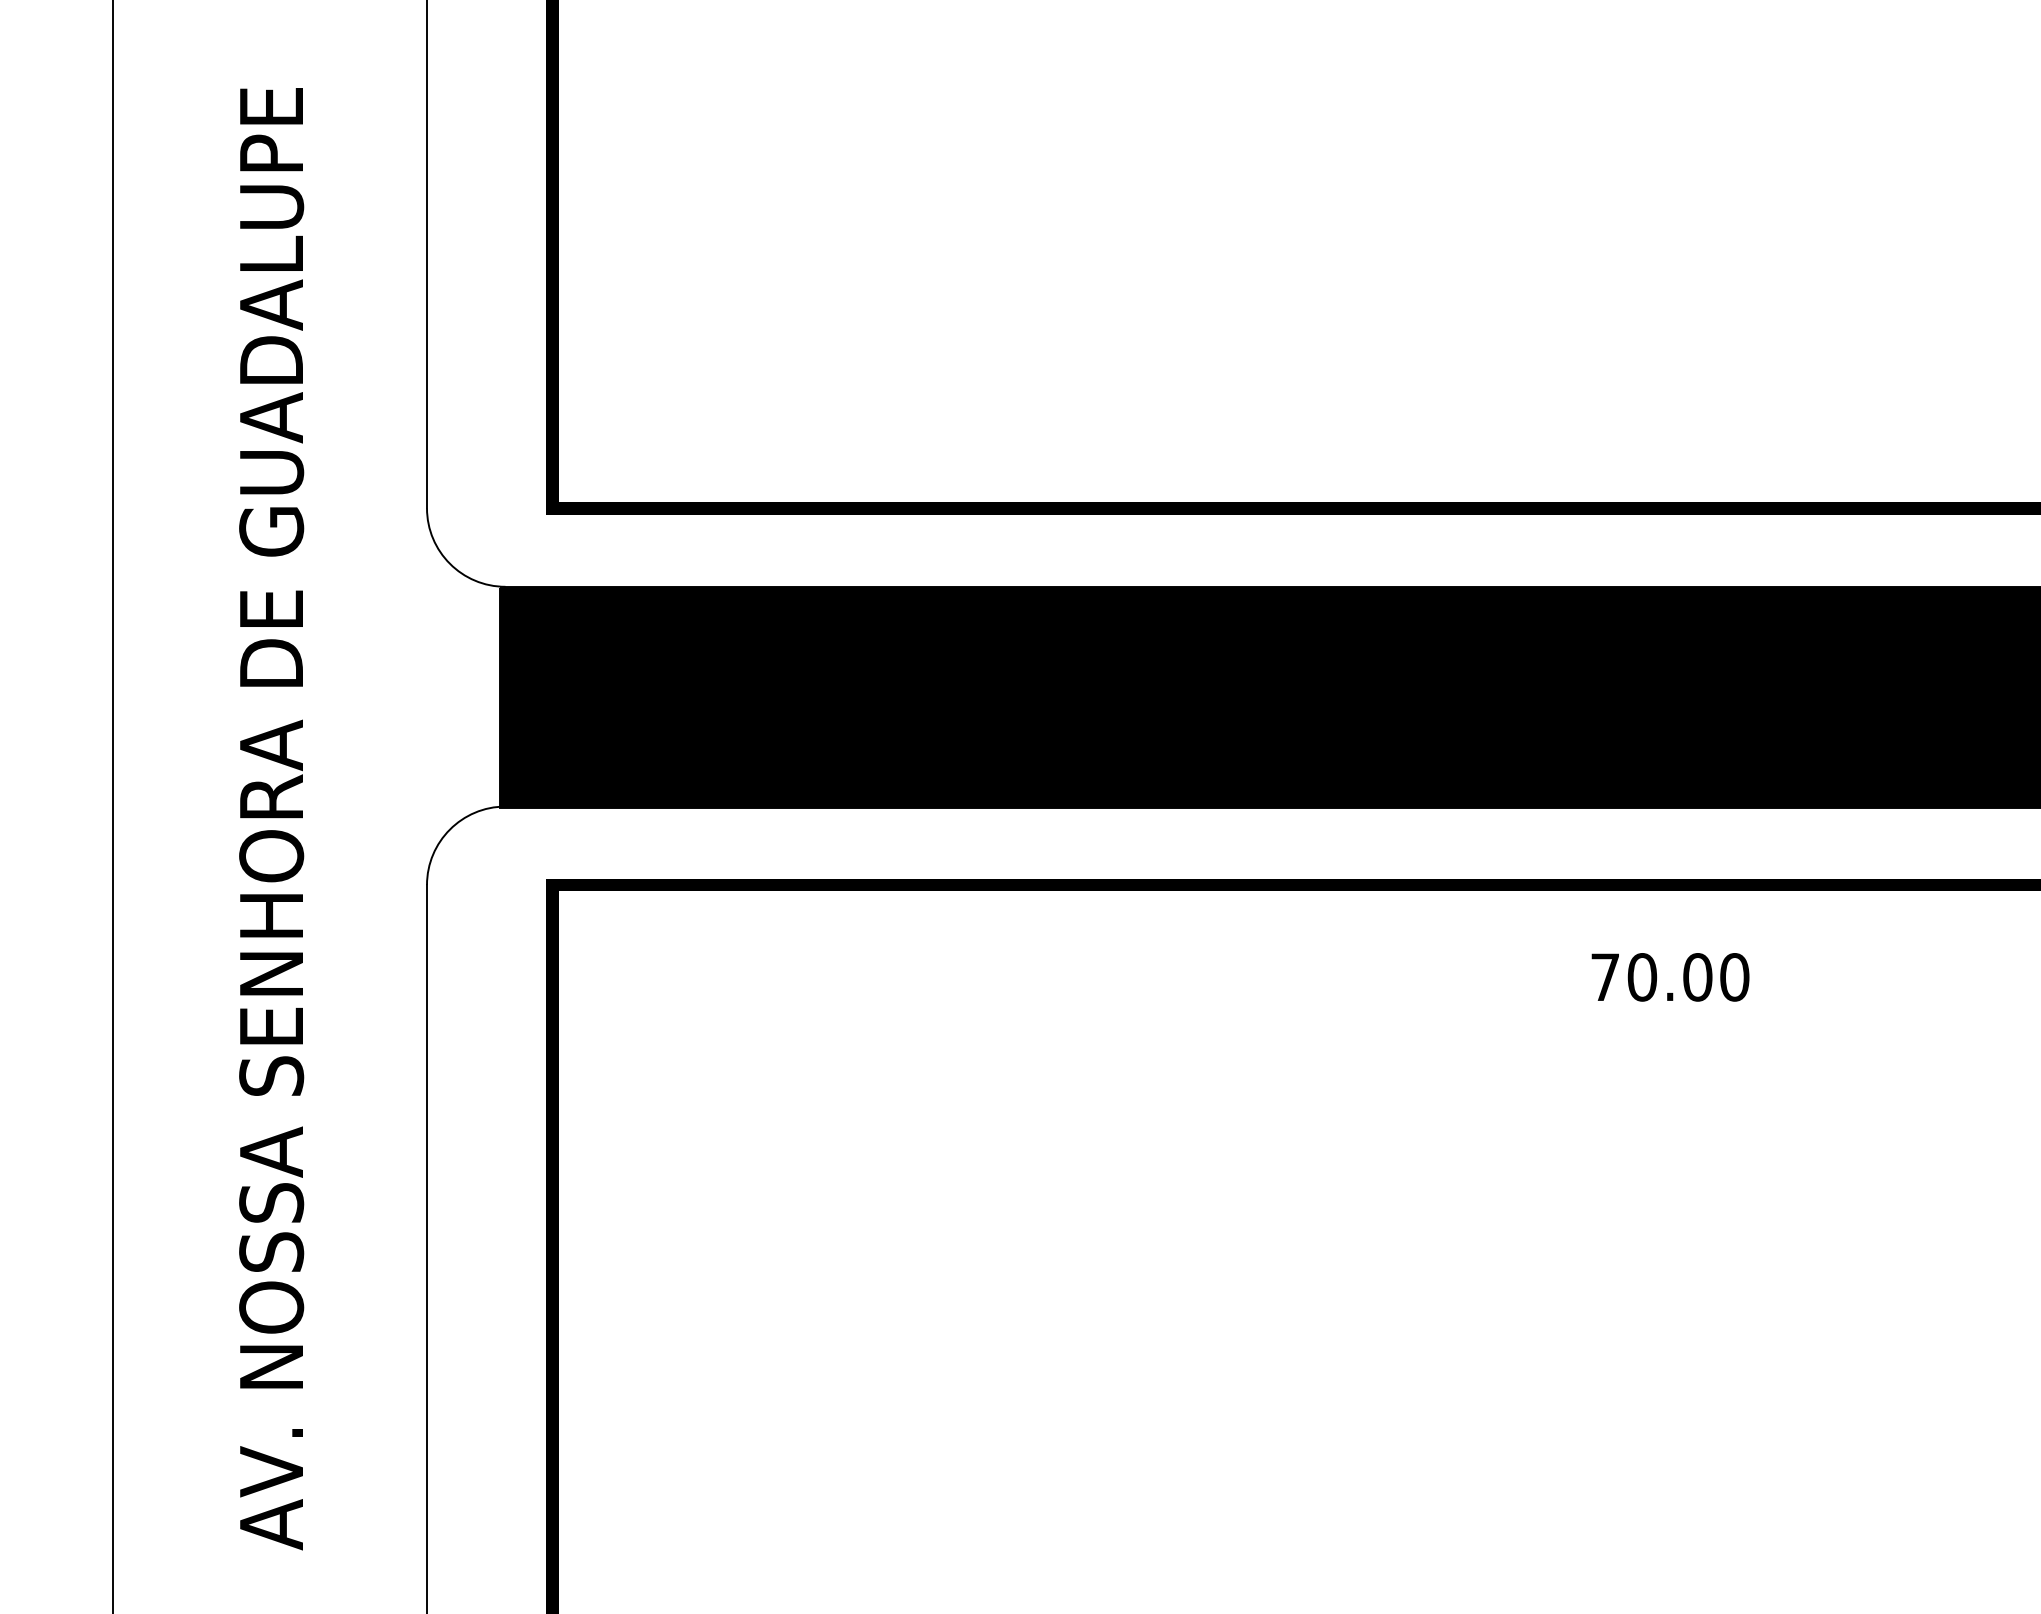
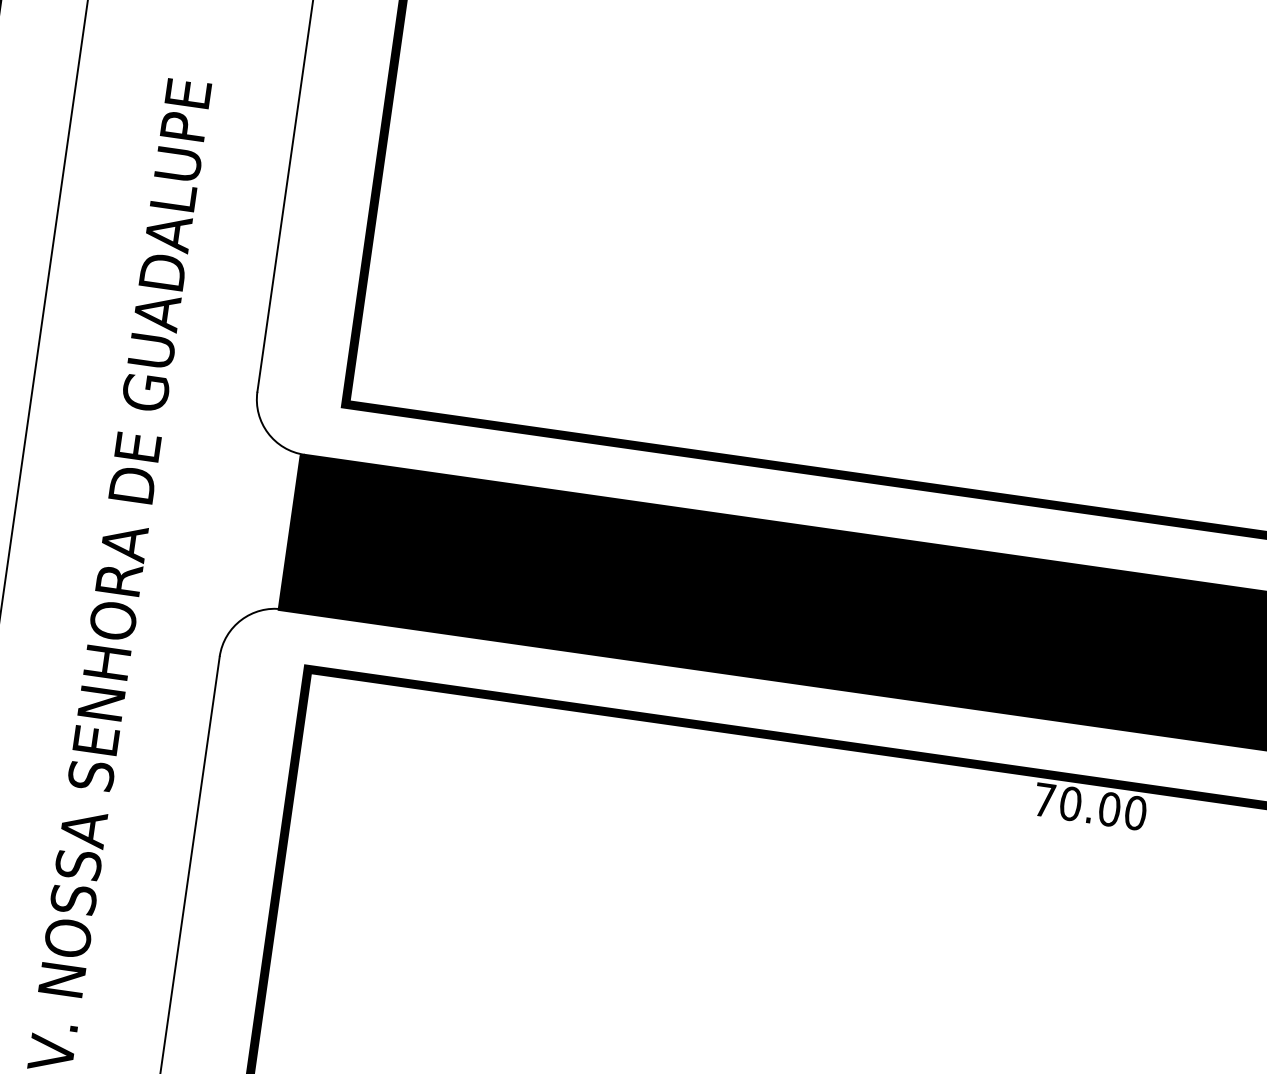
text: (1670, 977) -> (1090, 806), moved

